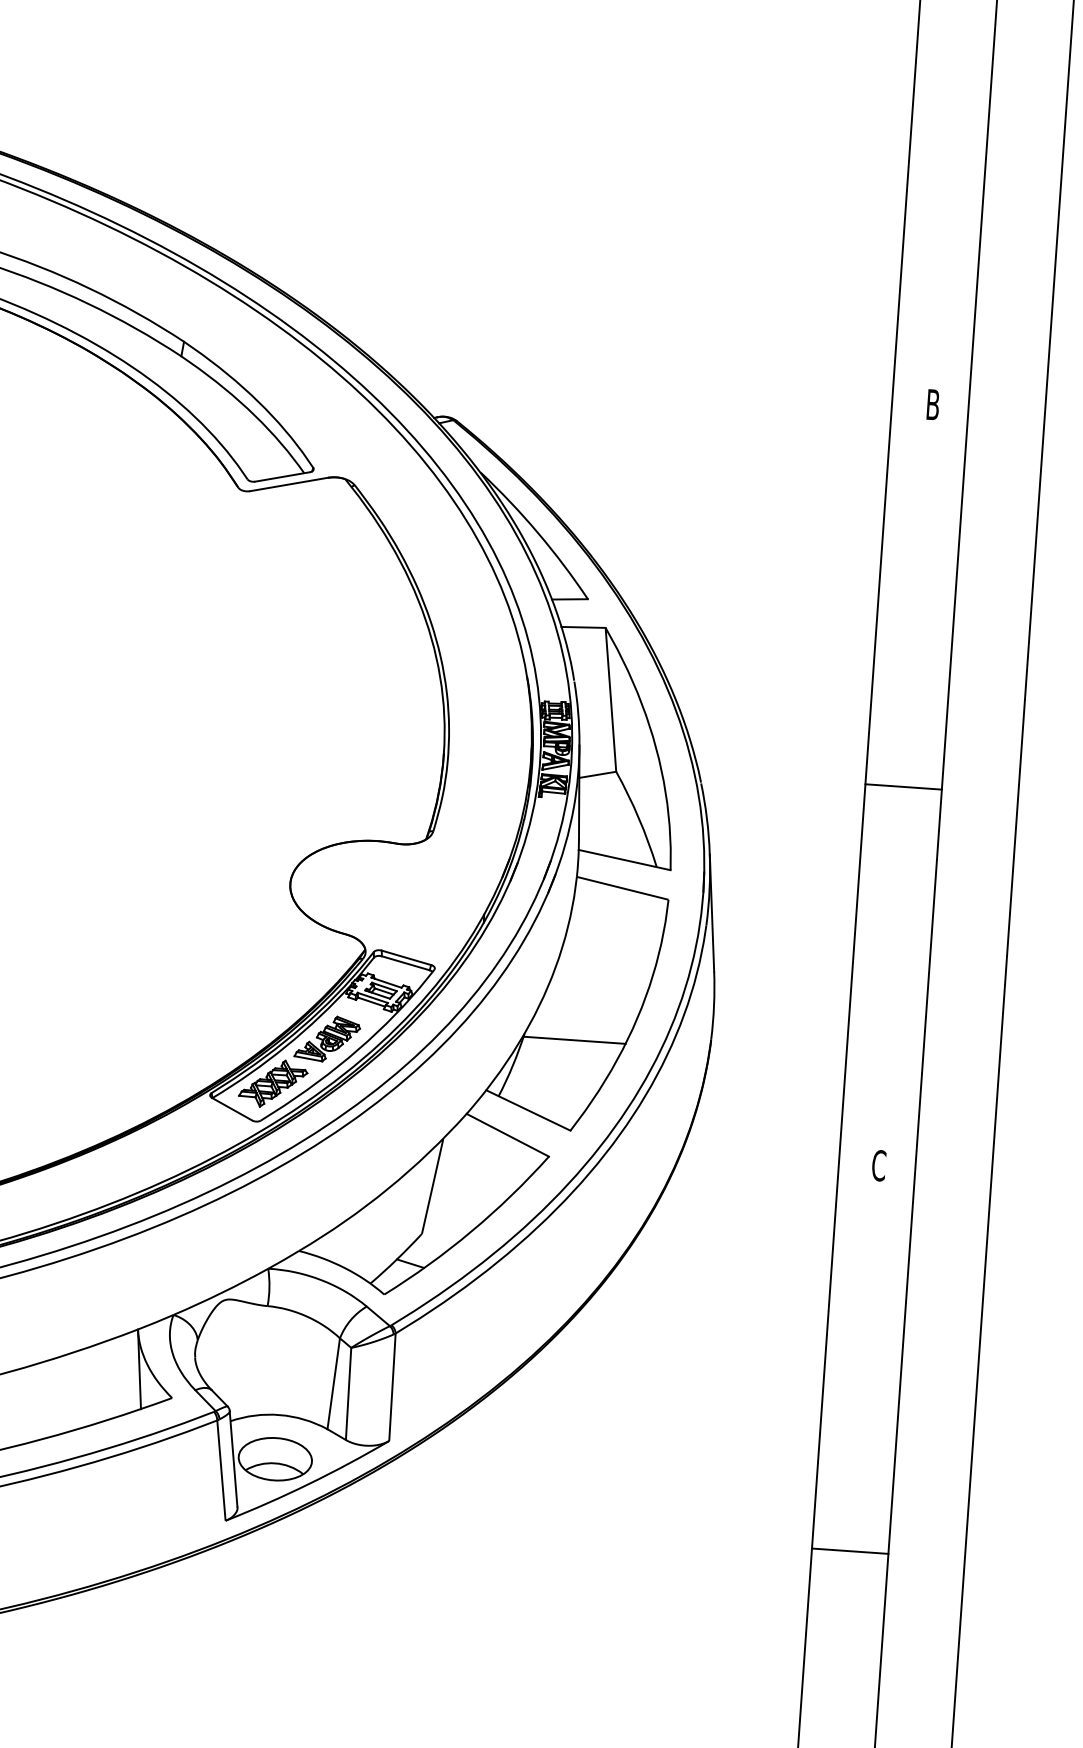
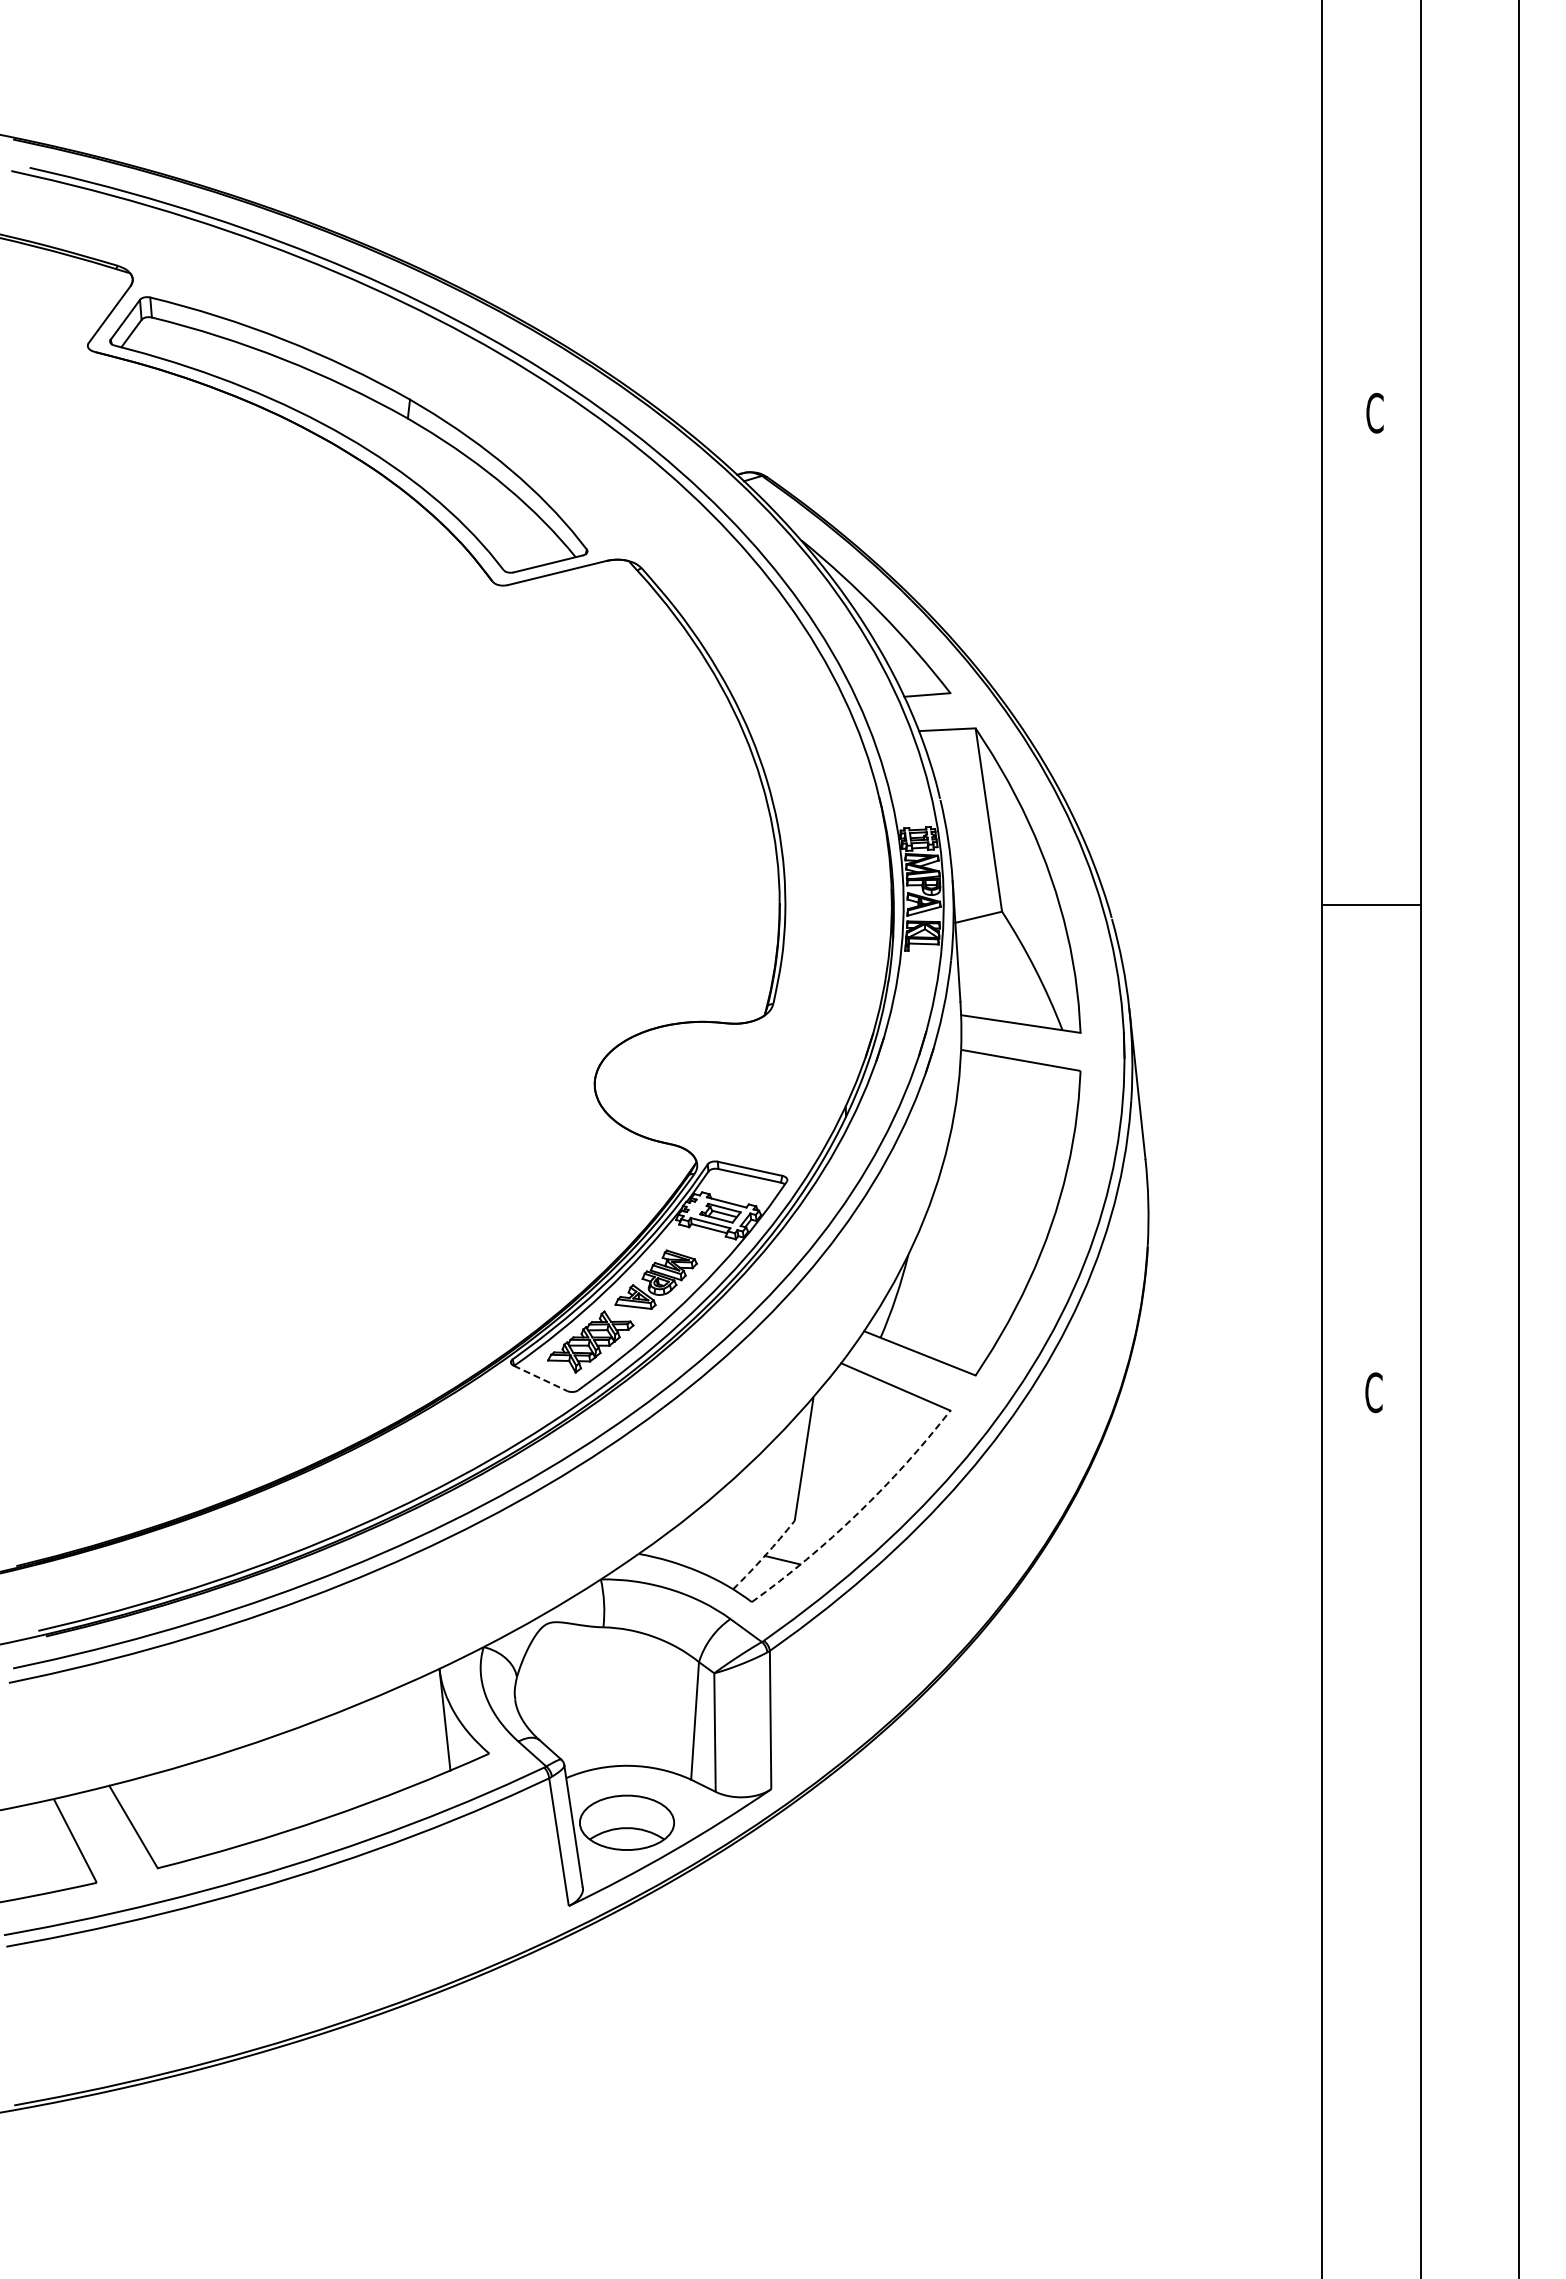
text: (932, 404) -> (1374, 412), B -> C
line: (574, 1040) -> (972, 1259), removed
line: (232, 1109) -> (540, 1378), solid -> dashed
arc: (471, 1231) -> (857, 1513), solid -> dashed
arc: (396, 1259) -> (764, 1556), solid -> dashed
line: (850, 1551) -> (1371, 1889), removed

